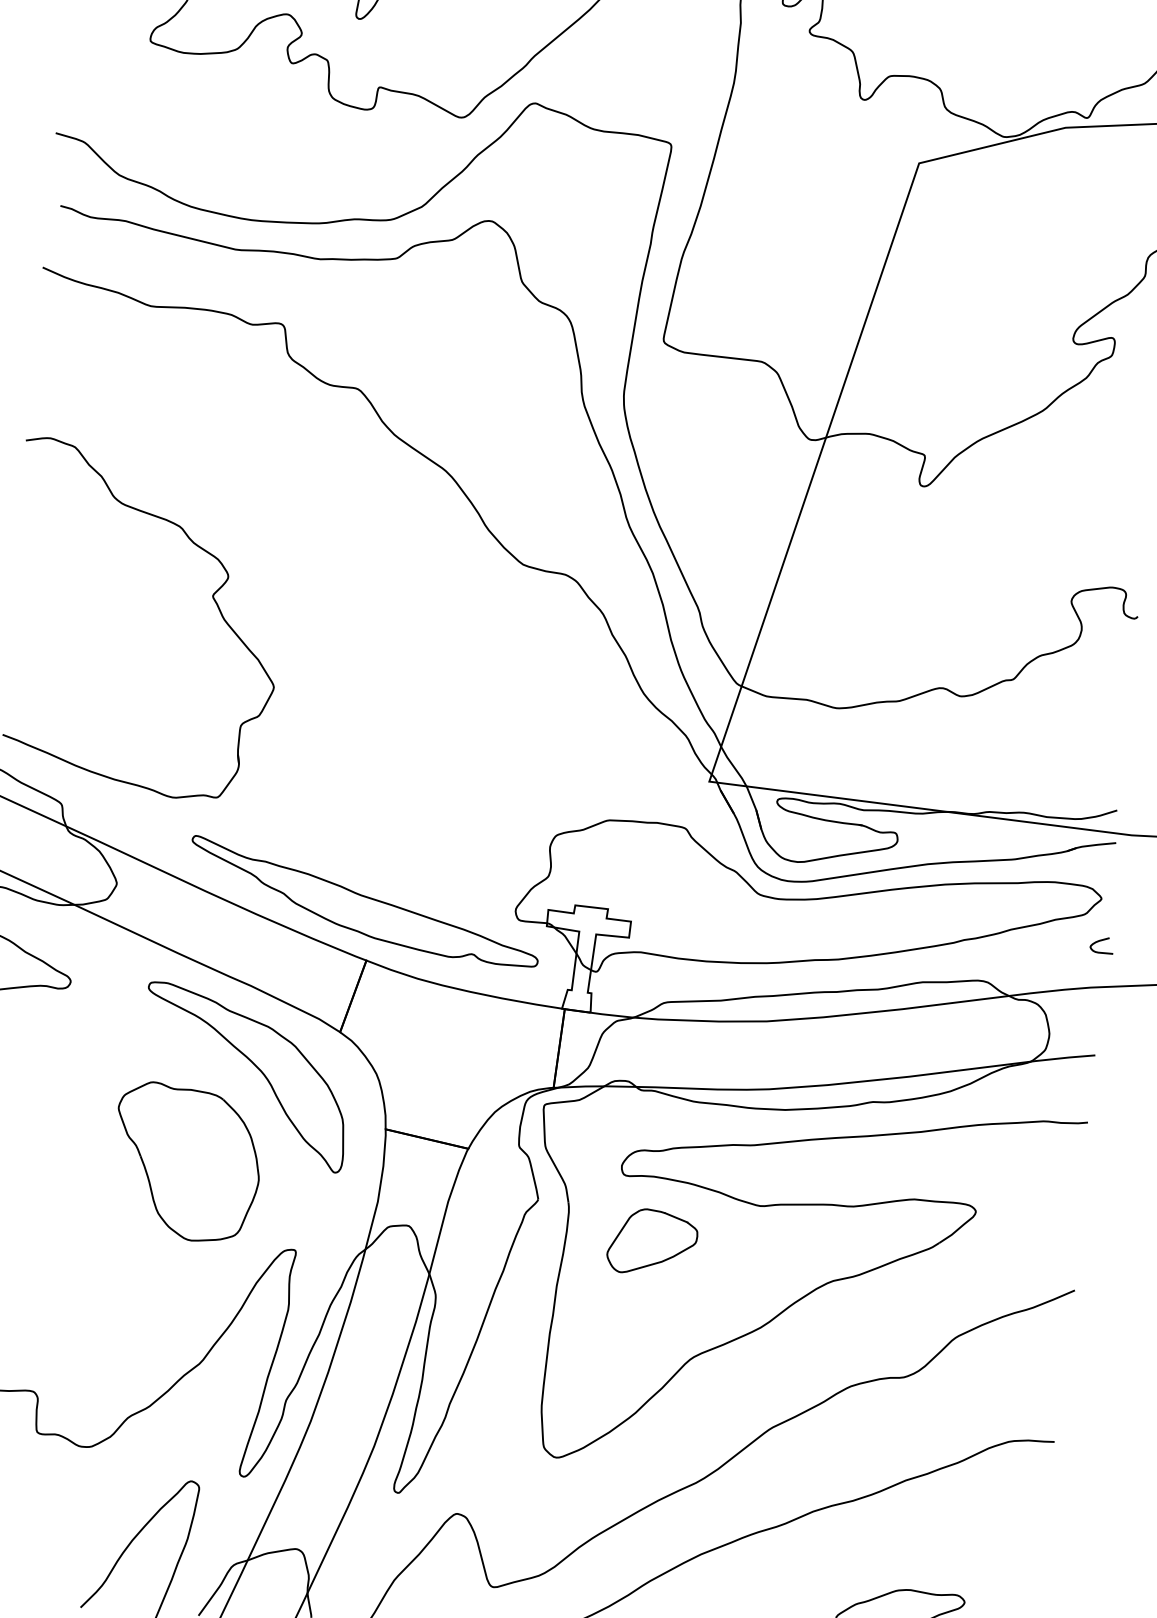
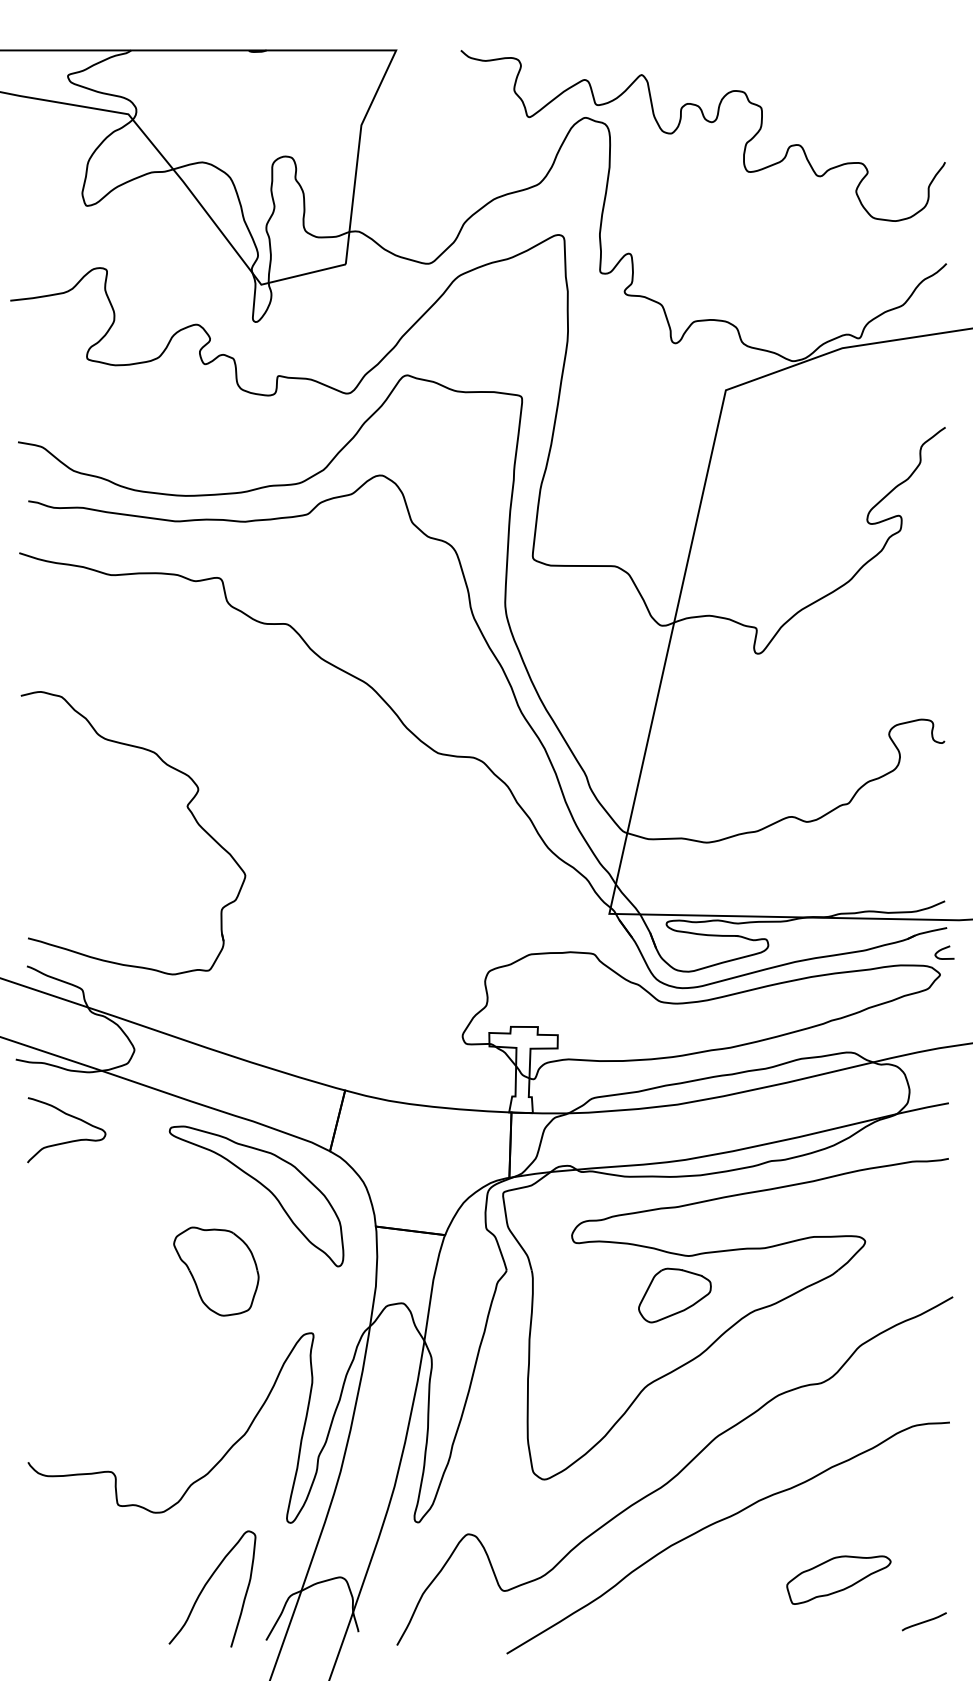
part: (364, 901) -> (338, 1042), removed
curve: (1099, 942) -> (942, 950), moved
part: (186, 1162) -> (216, 1271), size x0.7
part: (652, 1242) -> (674, 1295), moved

